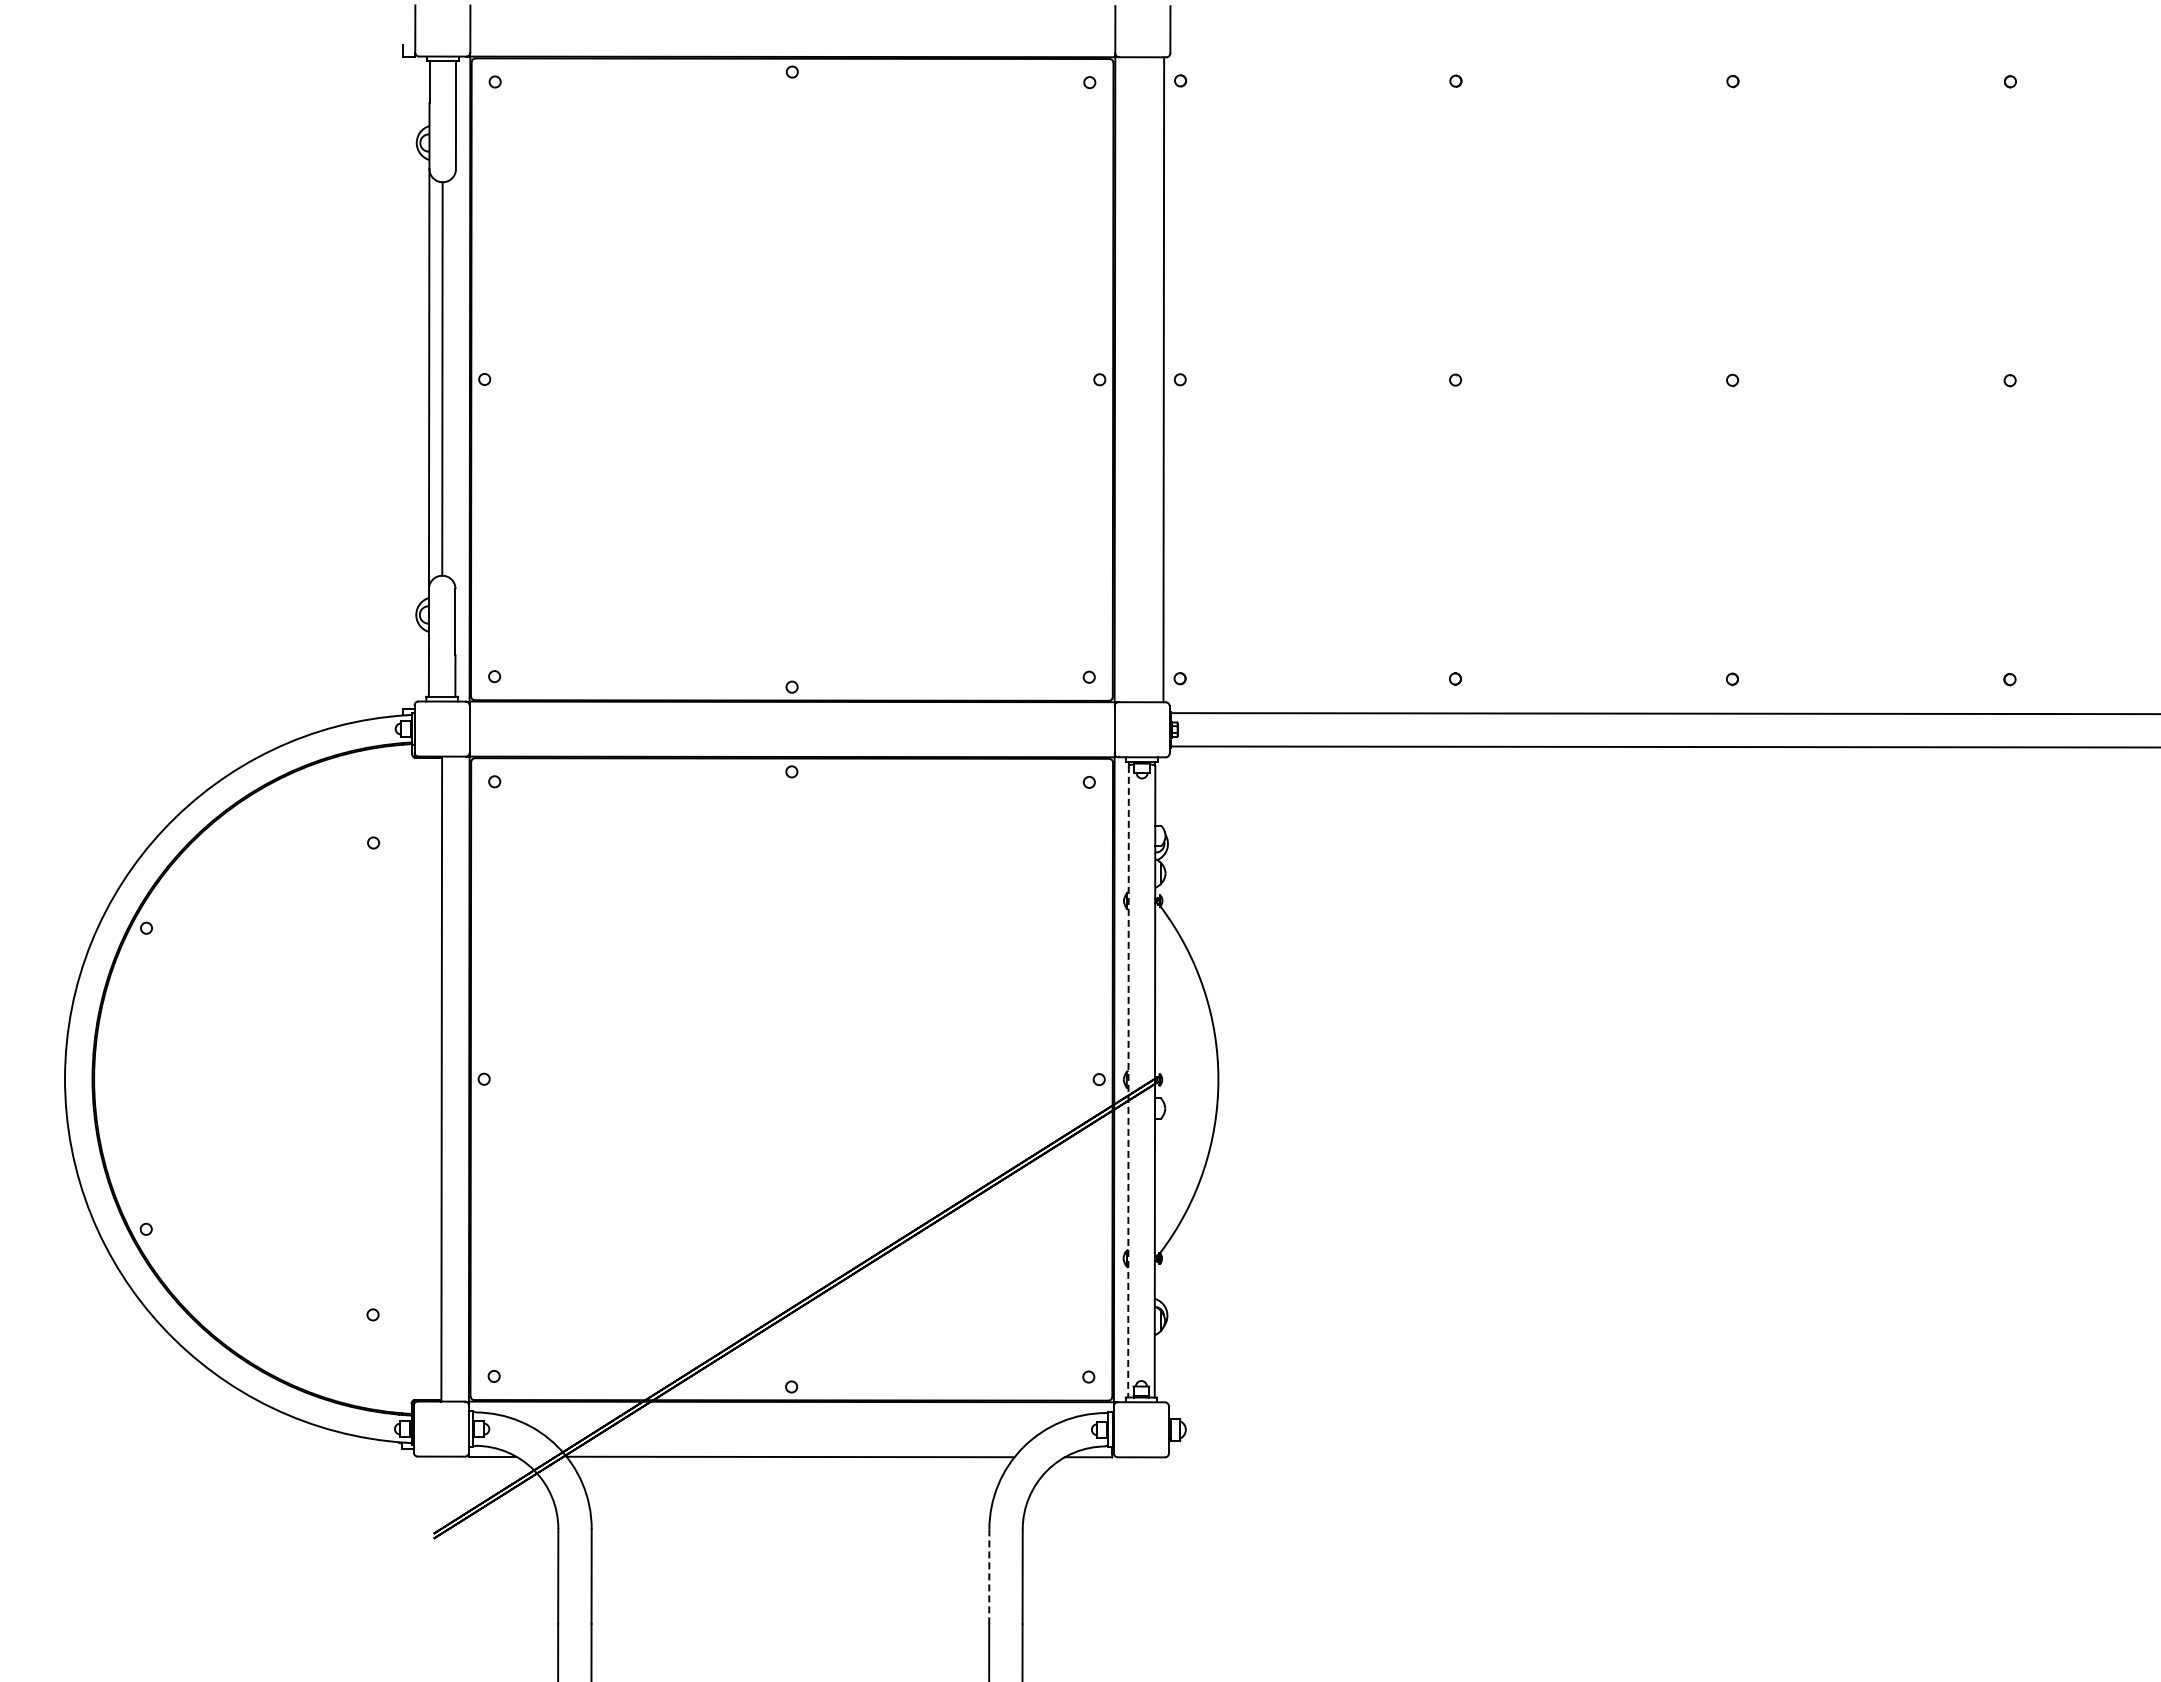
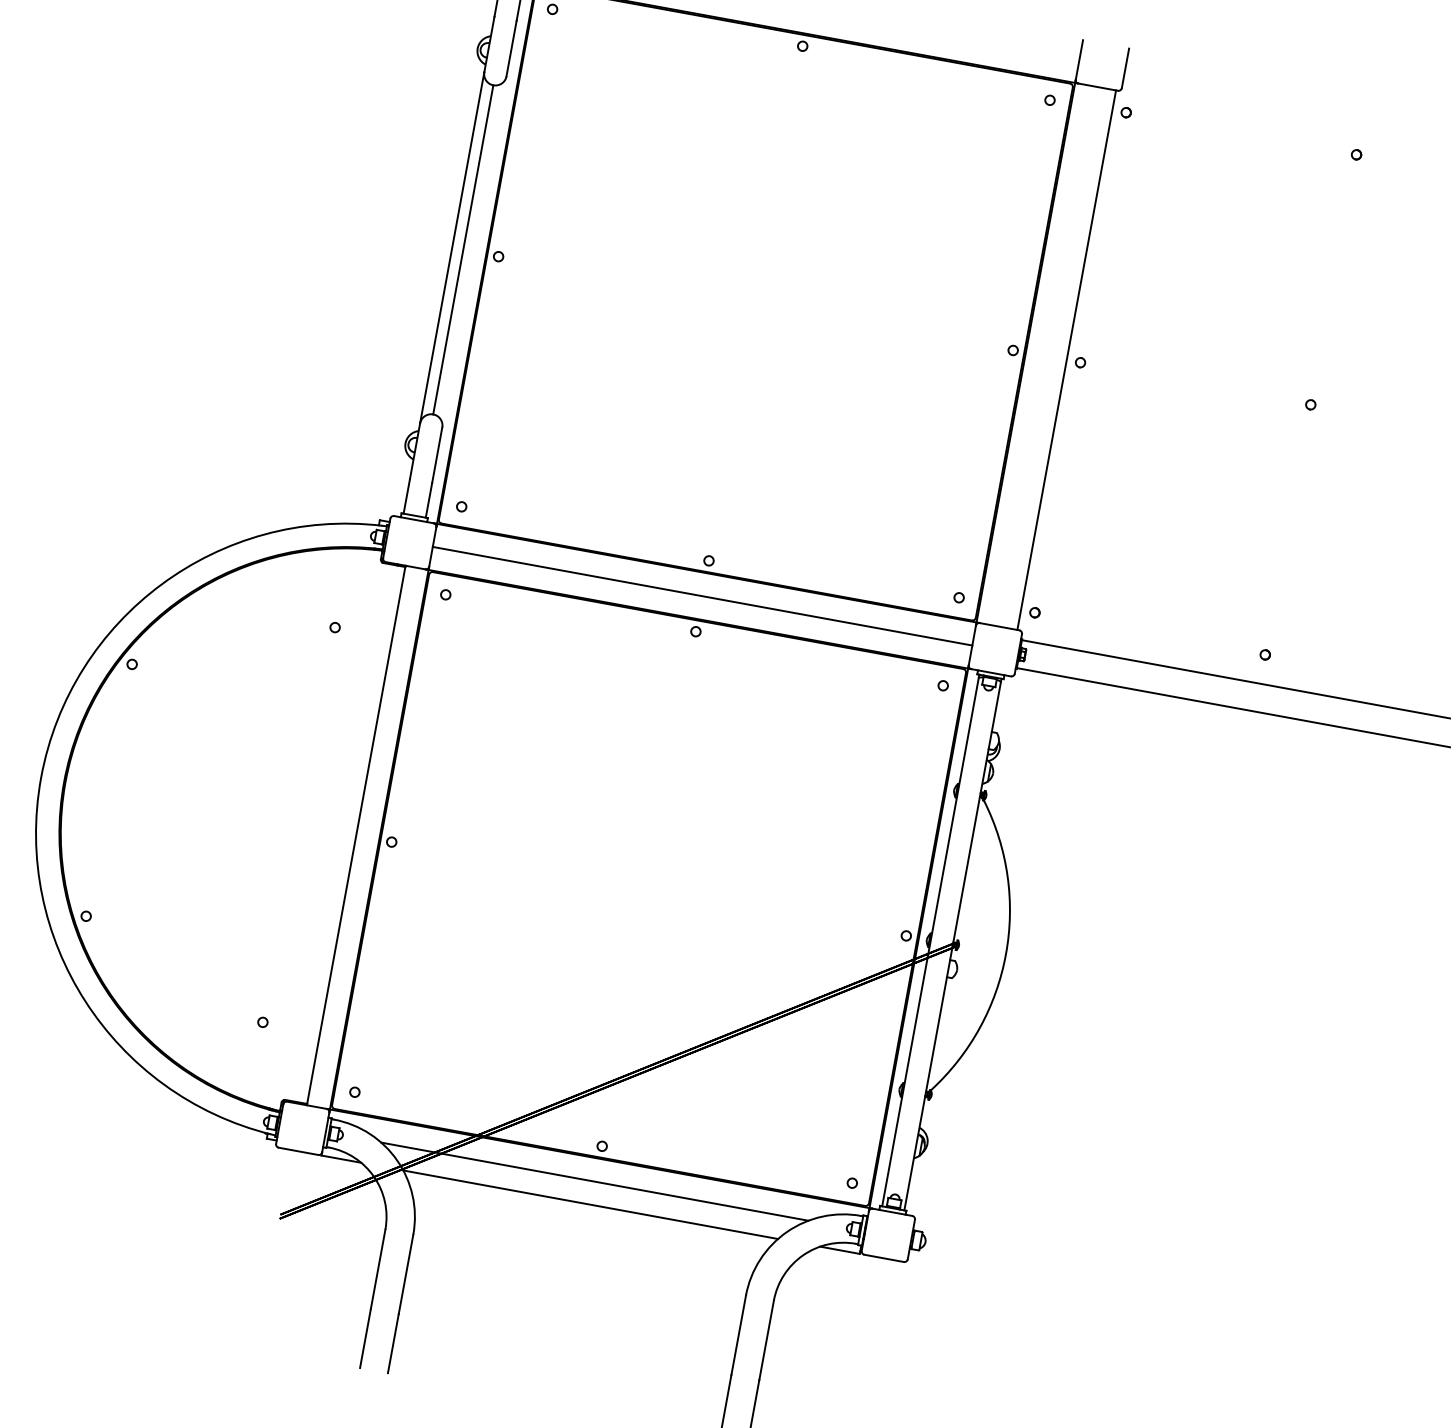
line: (791, 729) -> (702, 596), added
line: (1128, 1081) -> (930, 941), dashed -> solid
line: (790, 1429) -> (594, 1181), added
line: (989, 1577) -> (738, 1335), dashed -> solid

